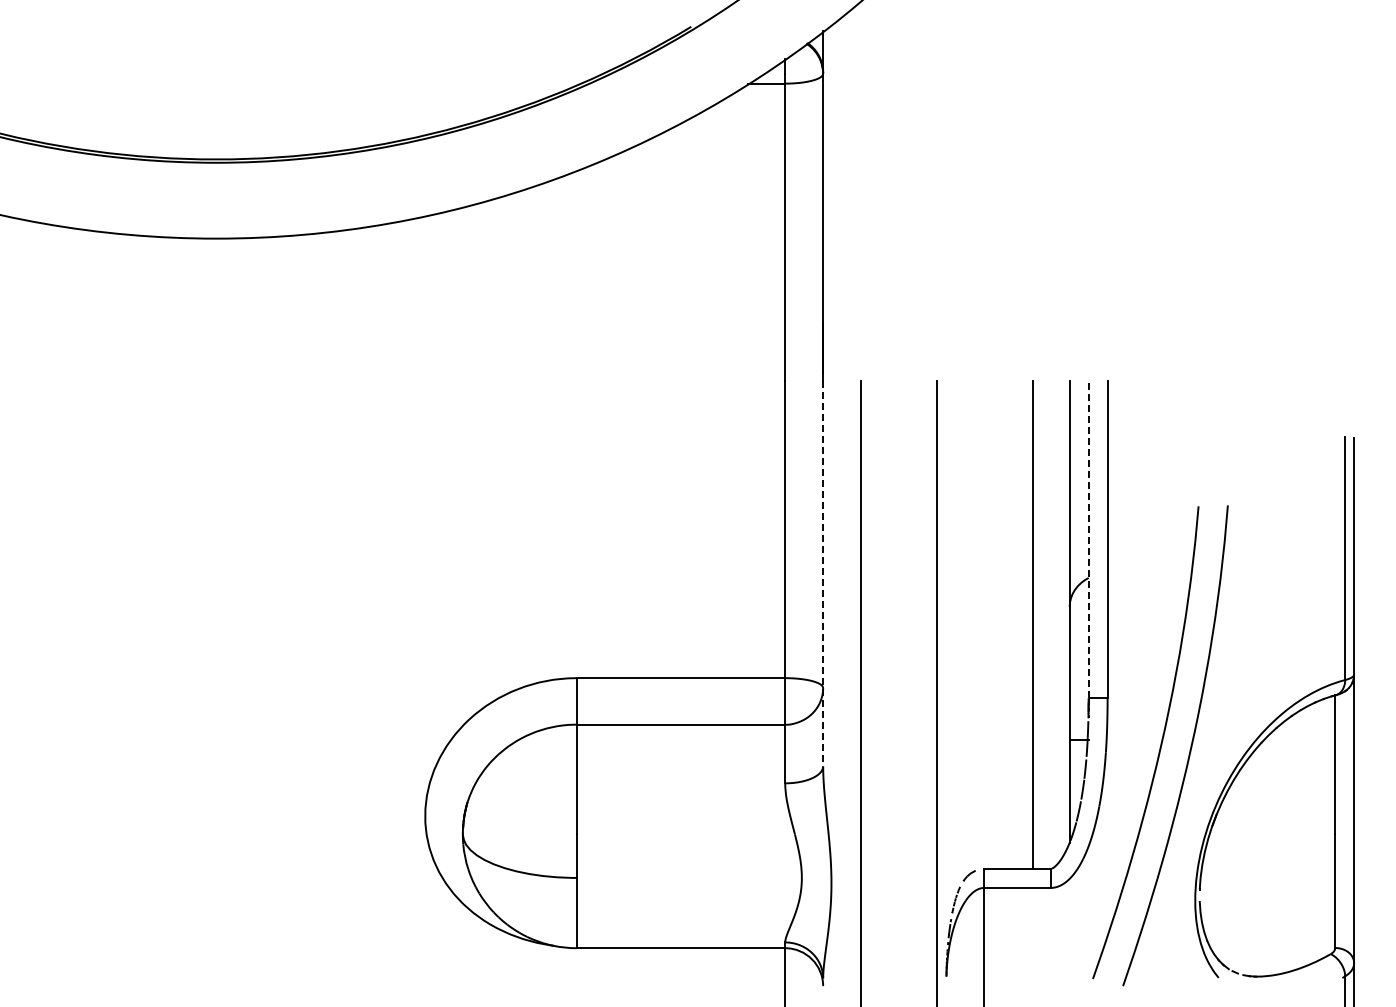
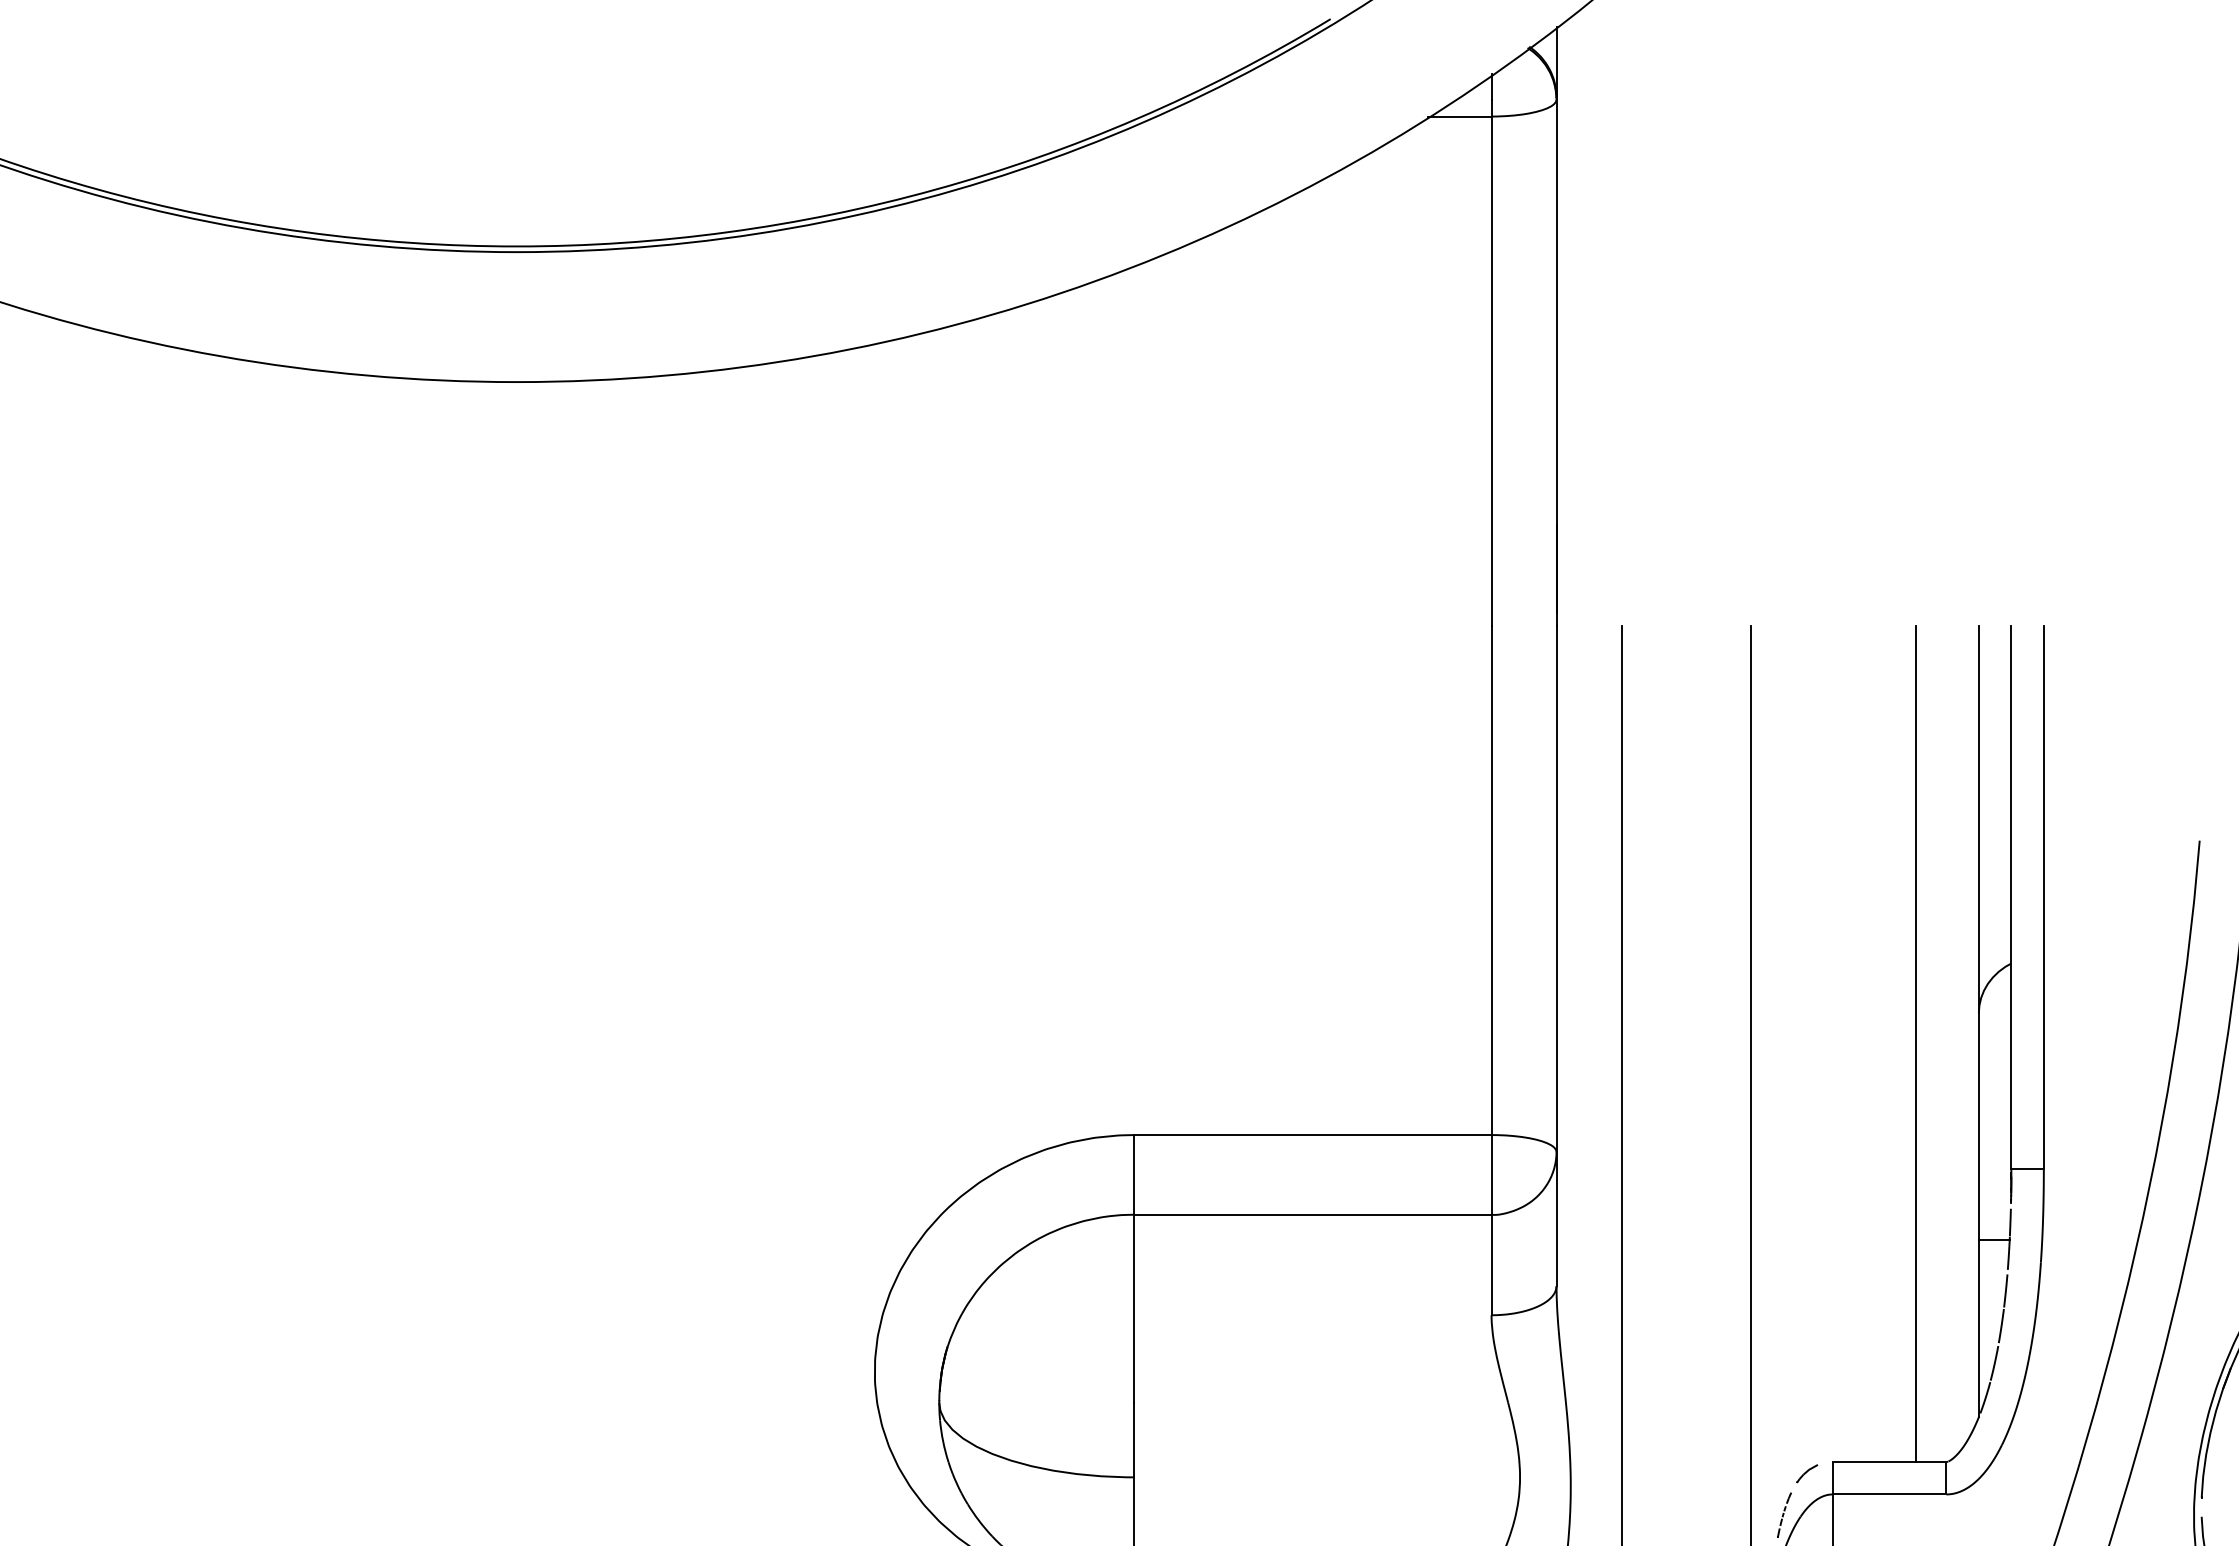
line: (1088, 539) -> (2011, 897), dashed -> solid
line: (823, 573) -> (1557, 955), dashed -> solid

